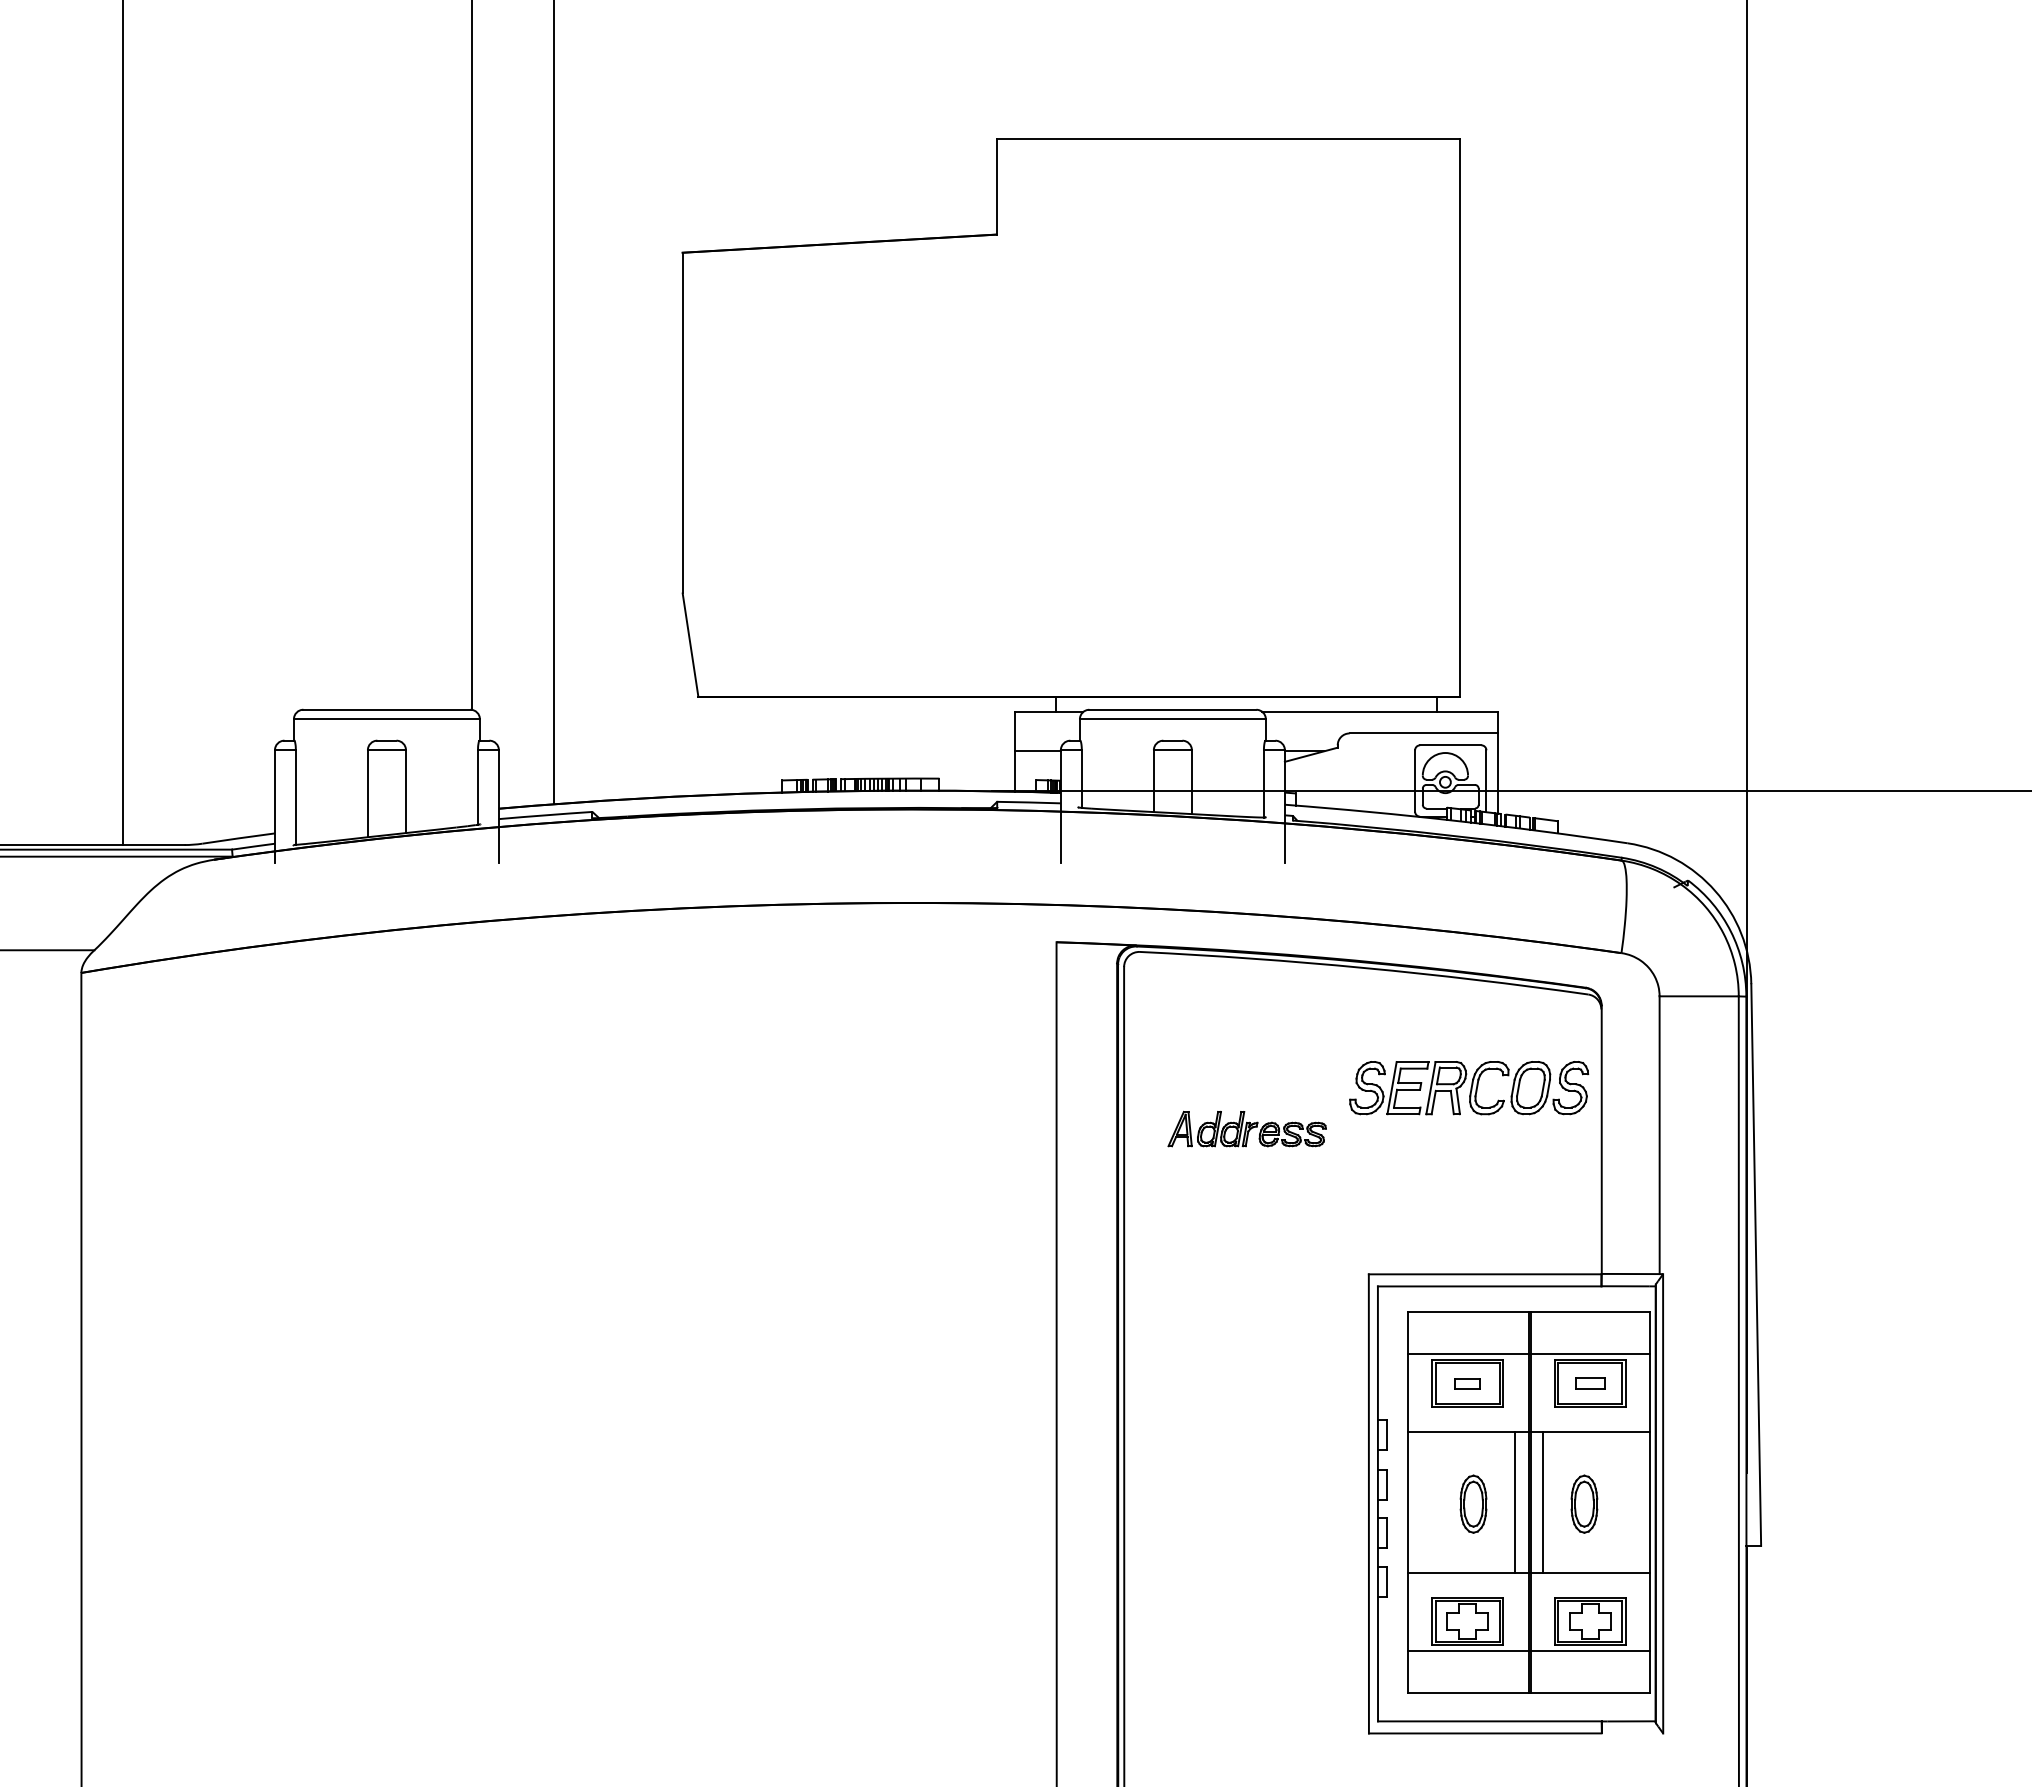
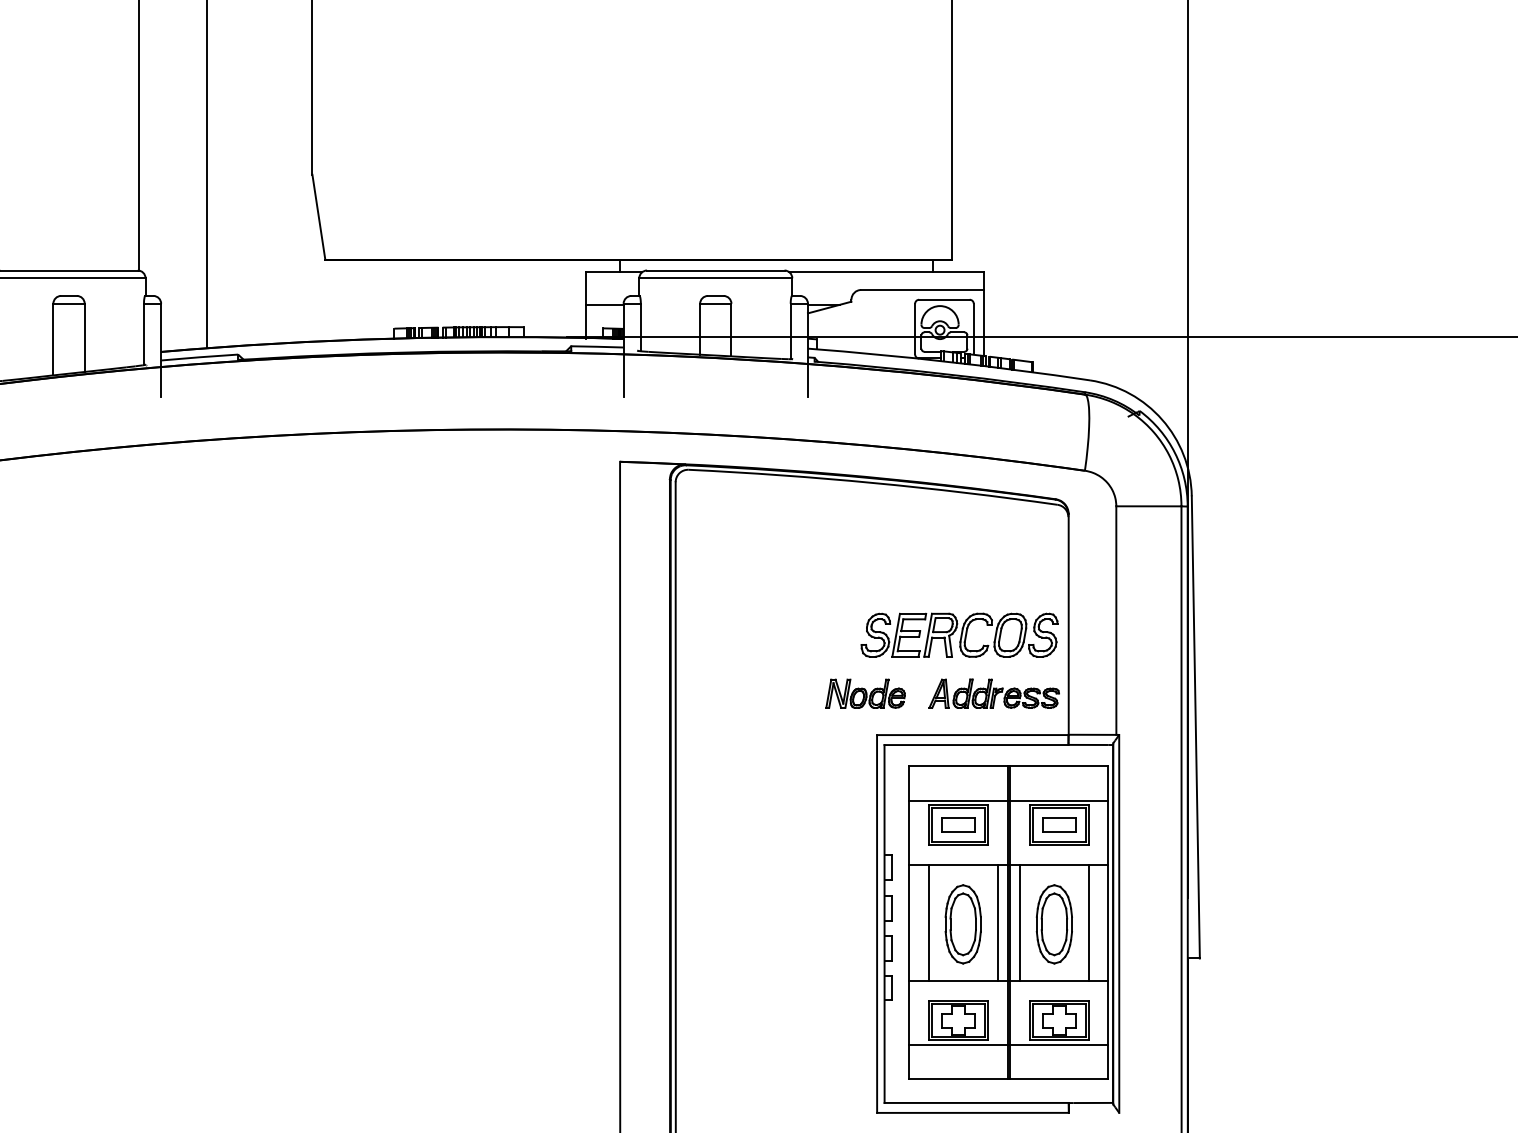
part: (1469, 1088) -> (959, 635), moved
part: (1246, 1128) -> (993, 693), moved
part: (1354, 1224) -> (865, 694), added
part: (1467, 1383) -> (958, 824), size x1.67
part: (1590, 1383) -> (1059, 824), size x1.43
line: (1431, 1502) -> (928, 922), added
line: (1626, 1502) -> (1089, 922), added
part: (1473, 1503) -> (963, 923), size x1.67
part: (1584, 1503) -> (1054, 923), size x1.67

